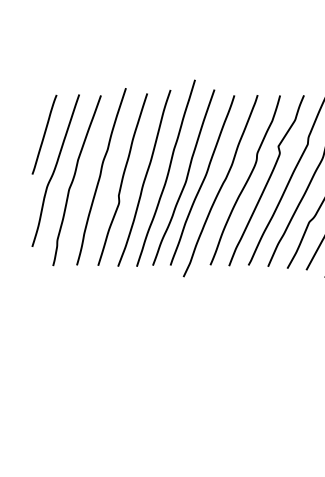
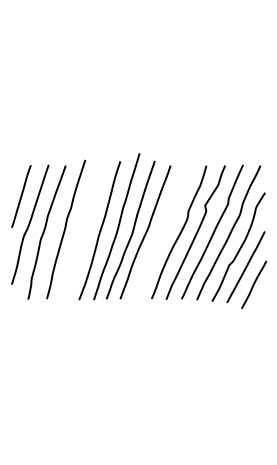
curve: (122, 179) -> (82, 231), removed
curve: (220, 185) -> (159, 236), removed

